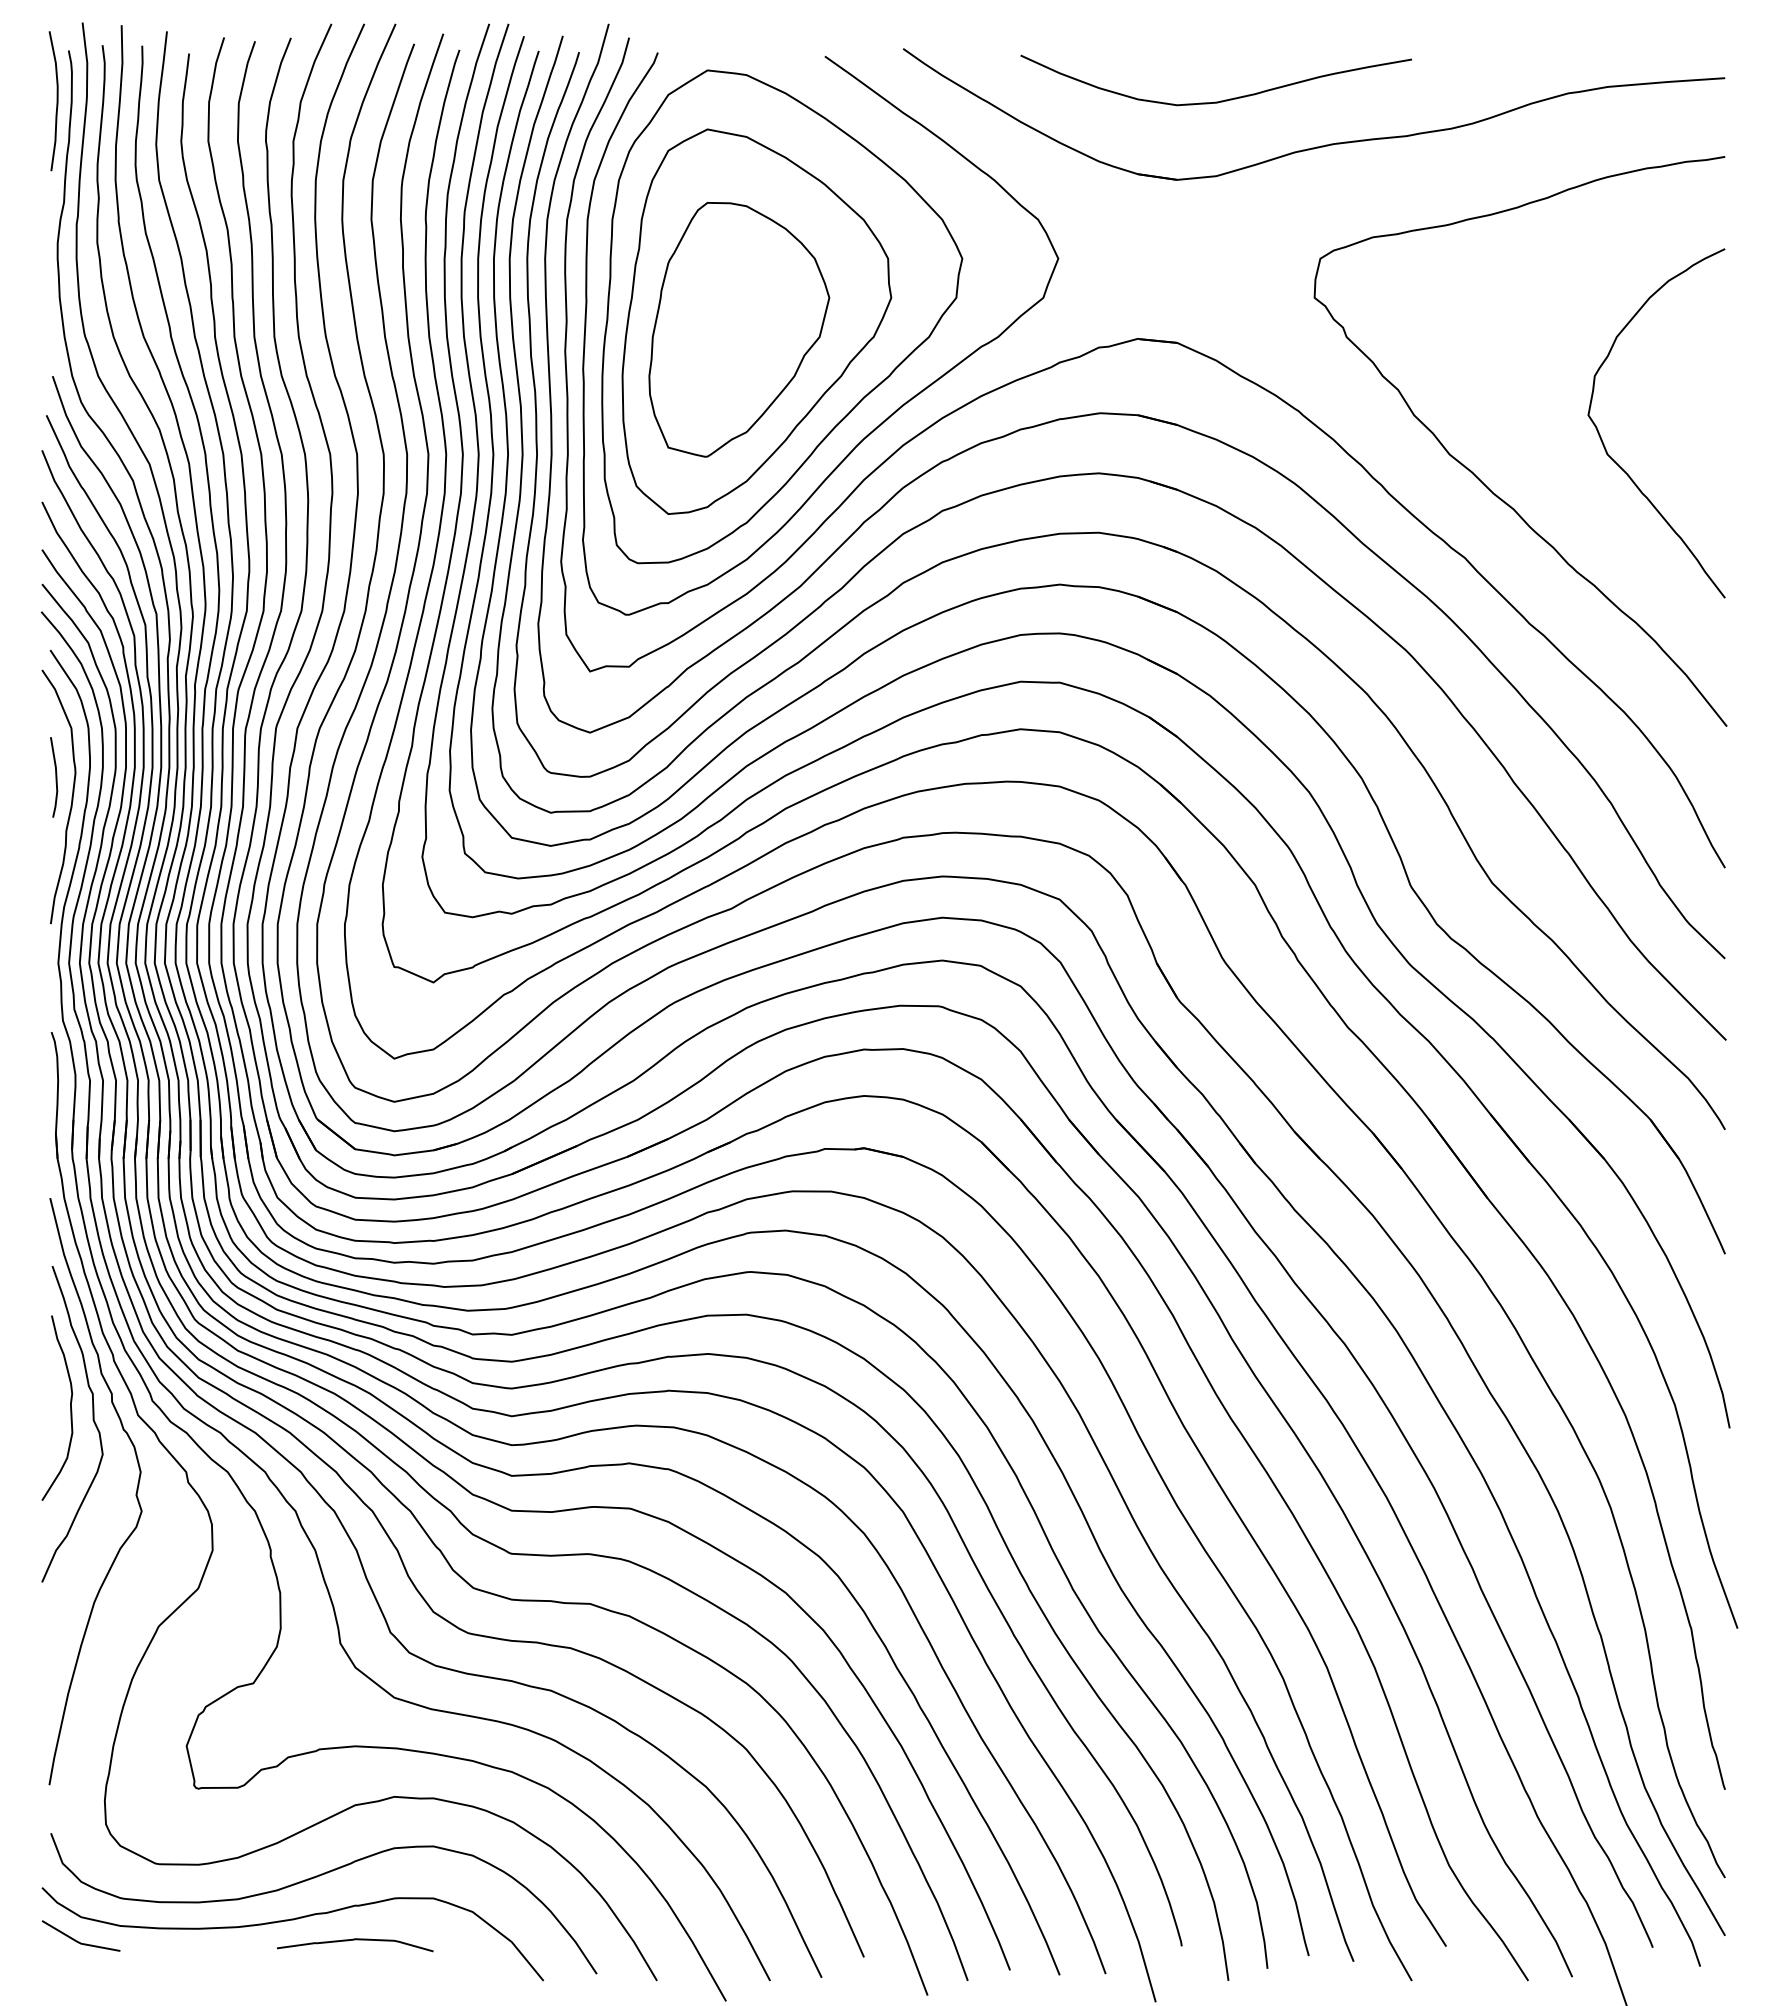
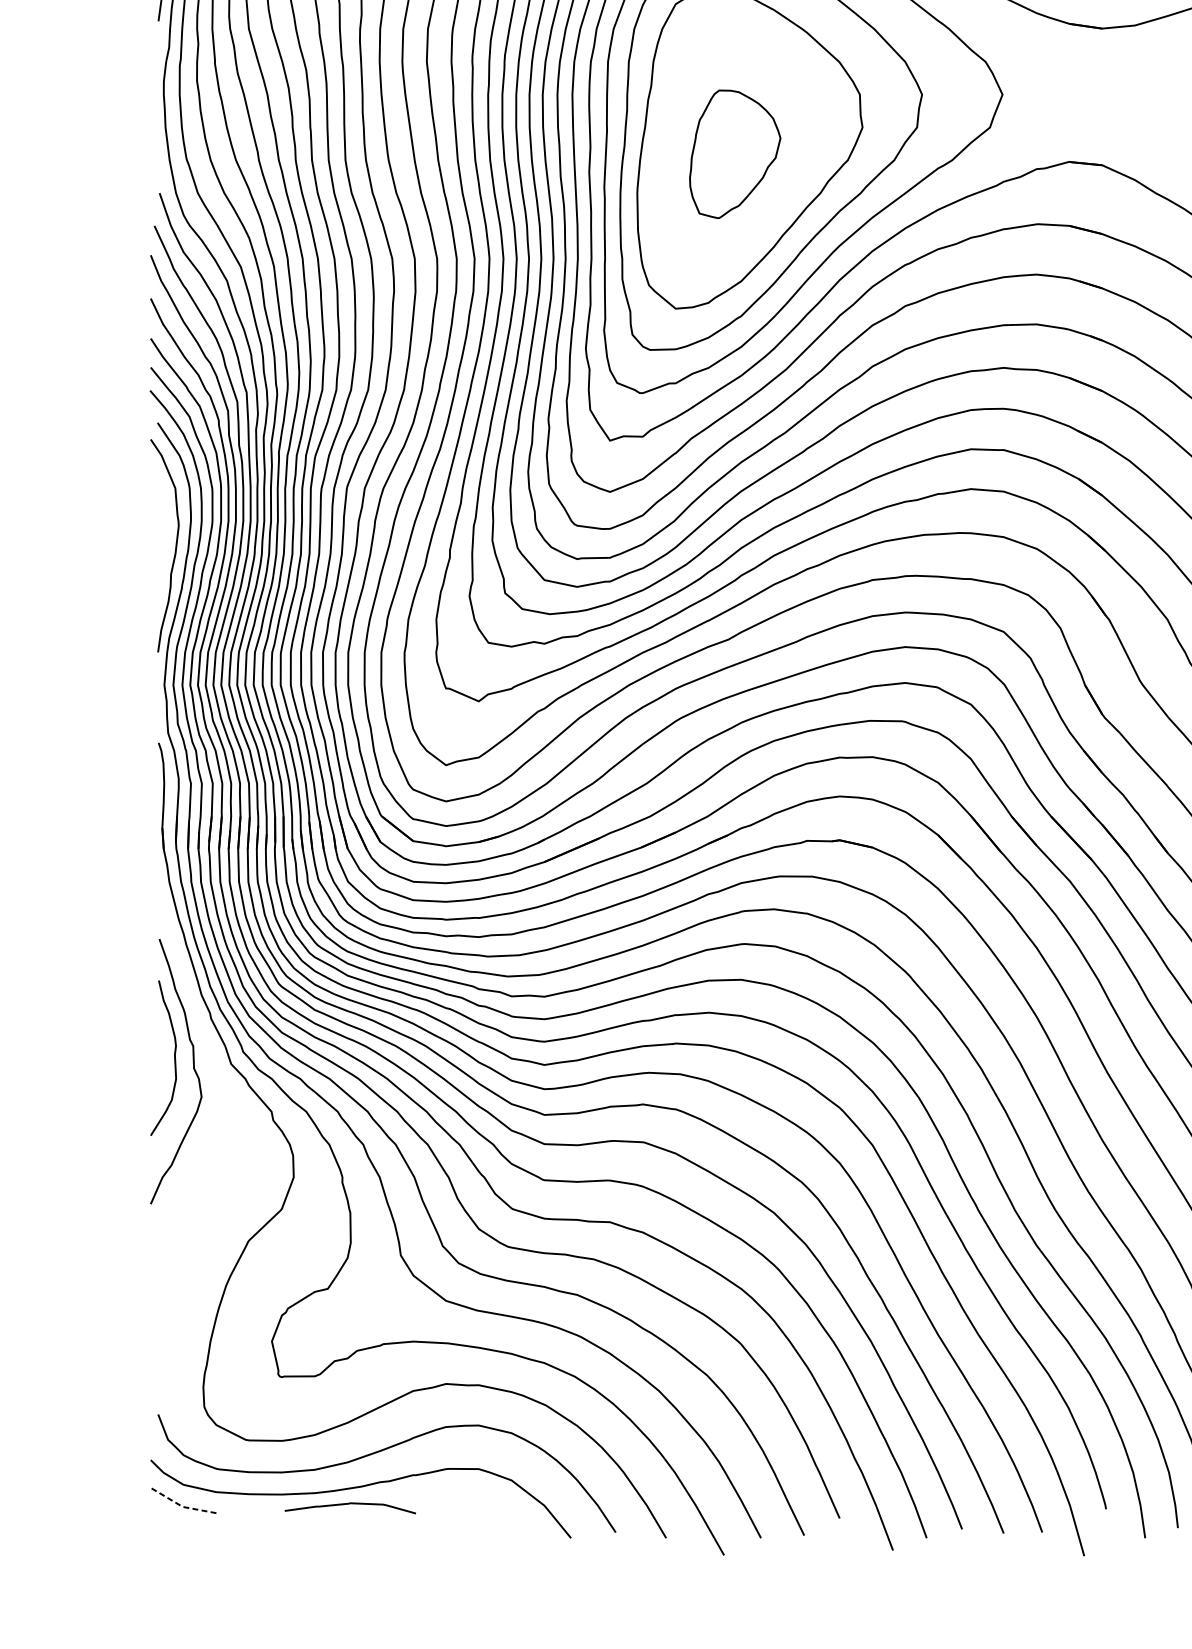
part: (739, 329) -> (735, 154), size x0.6
line: (55, 777) -> (162, 529), removed
curve: (135, 1493) -> (229, 1129), removed
curve: (355, 1940) -> (350, 1504), moved
line: (78, 1942) -> (181, 1506), solid -> dashed

